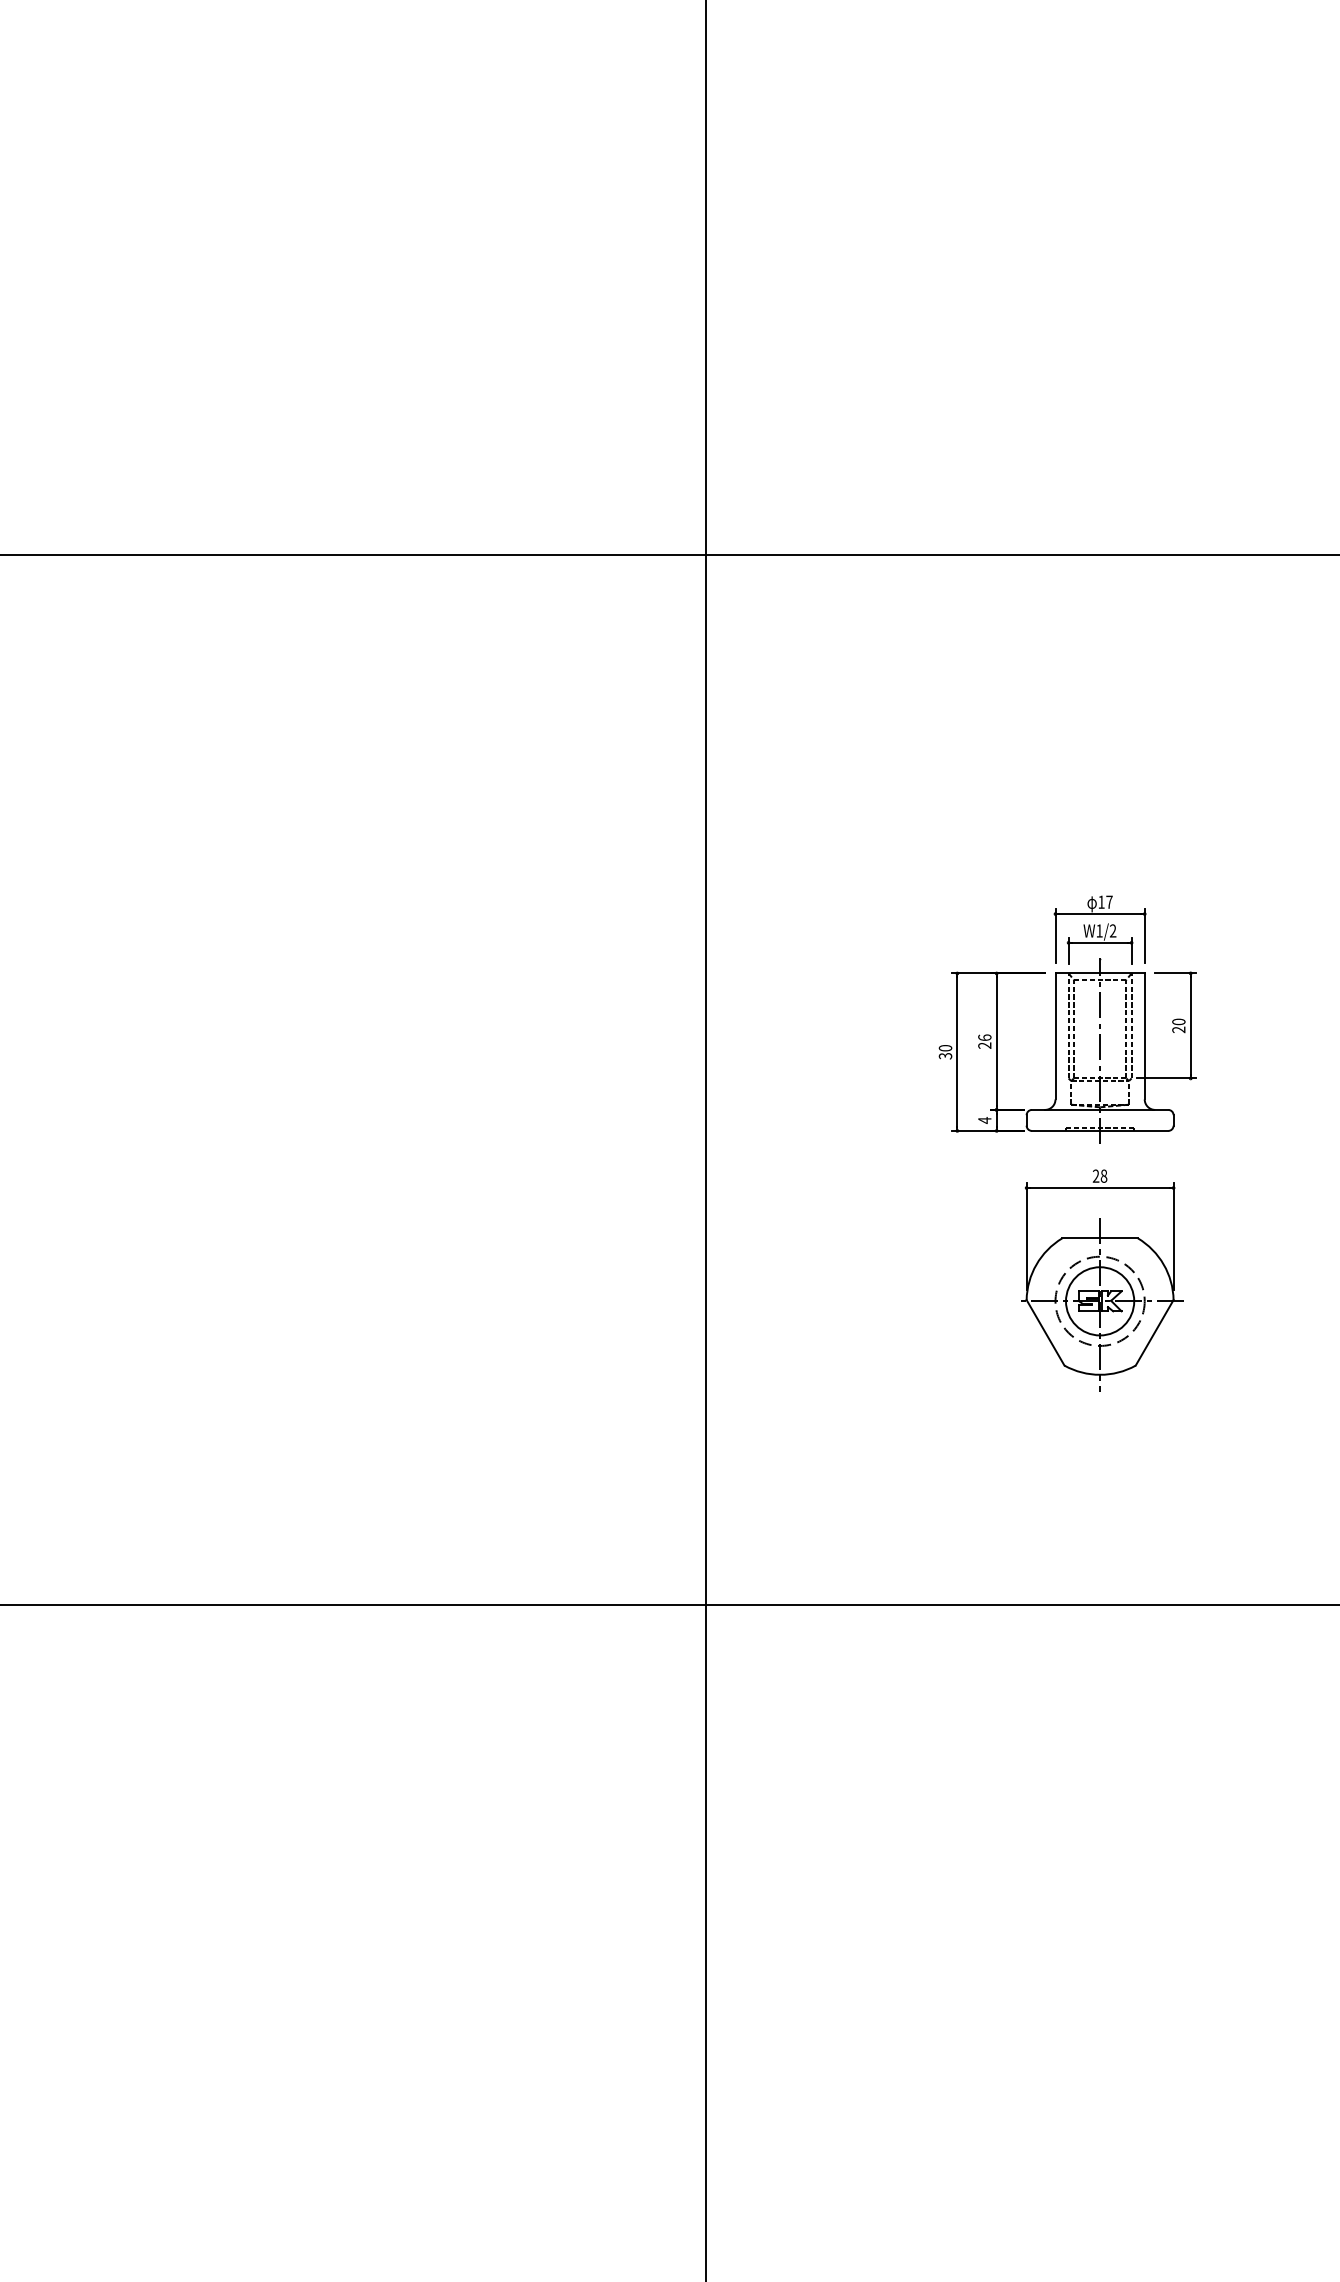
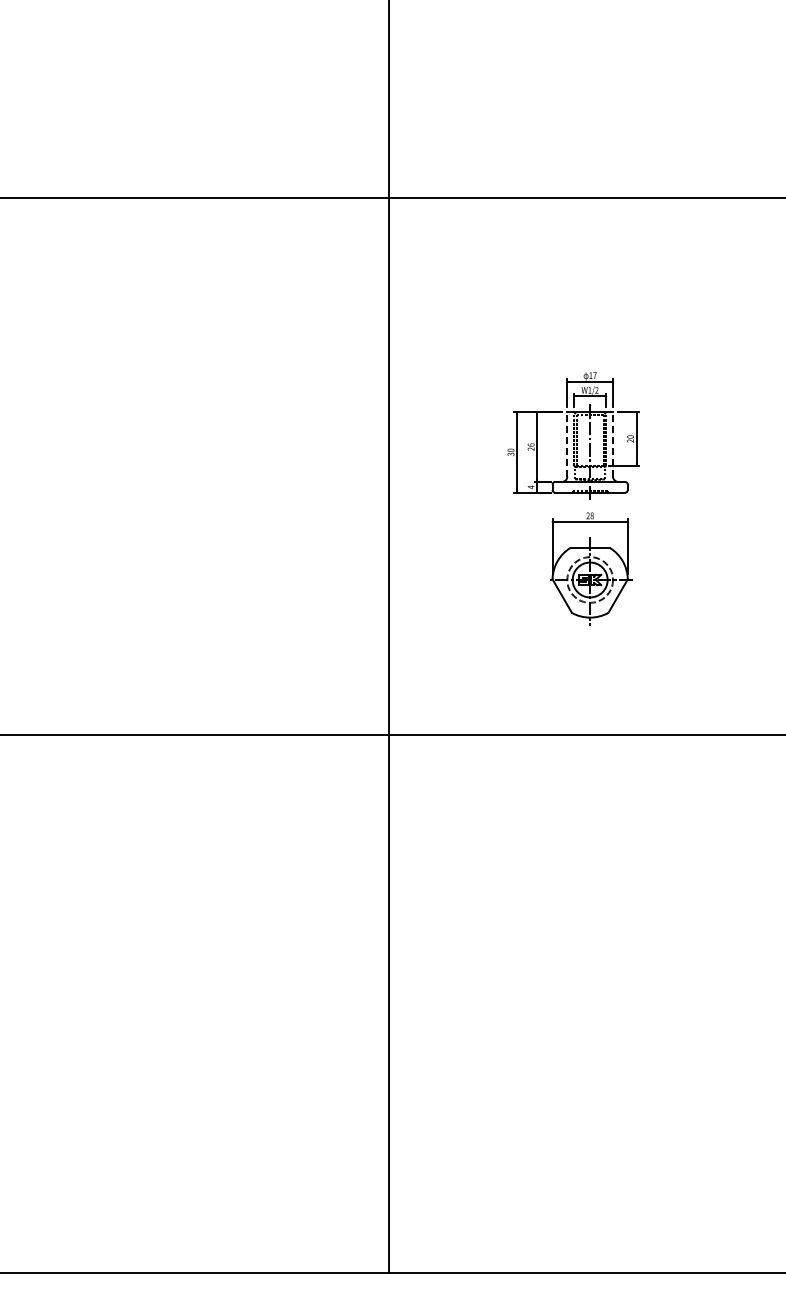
line: (1055, 1034) -> (567, 443), solid -> dashed
line: (1145, 1034) -> (613, 443), solid -> dashed

